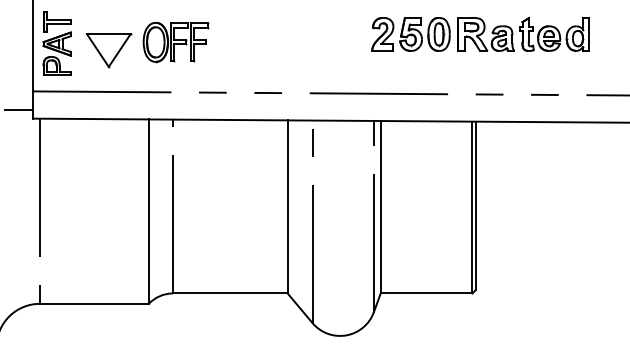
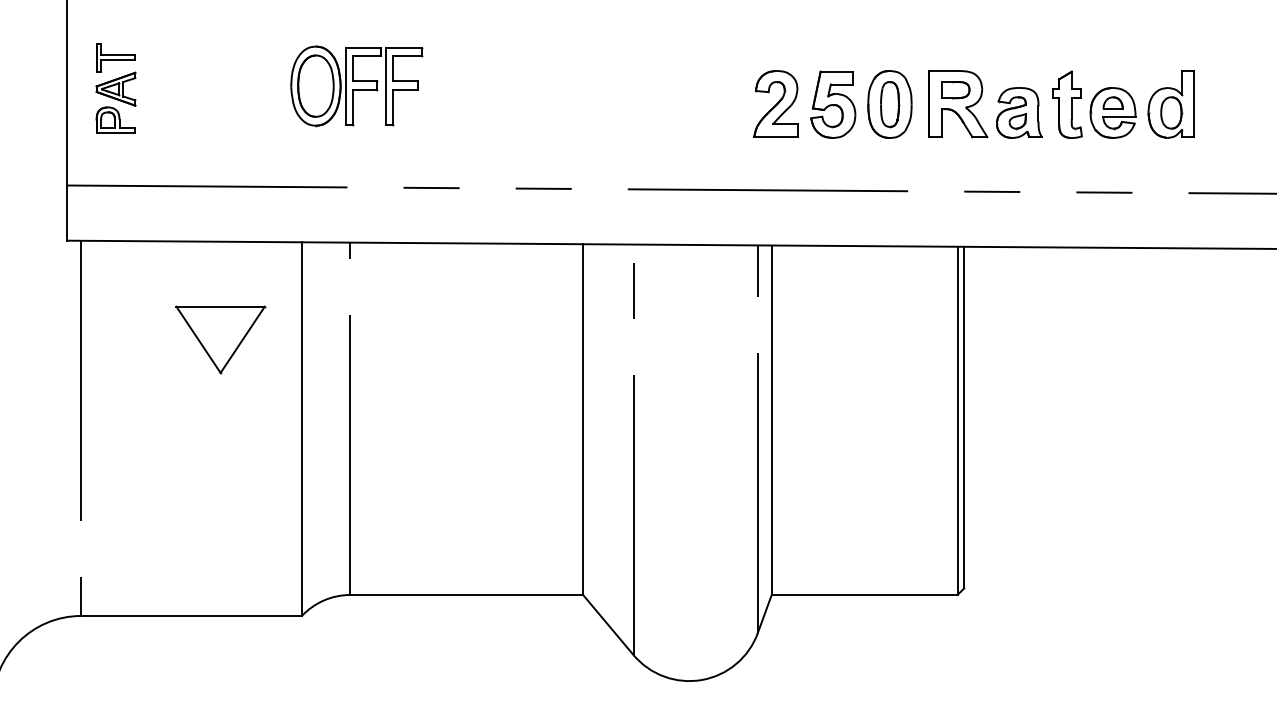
part: (480, 34) -> (973, 104), moved
part: (56, 43) -> (114, 88), size x0.7
part: (109, 50) -> (222, 339), moved
line: (18, 110) -> (37, 224), removed

